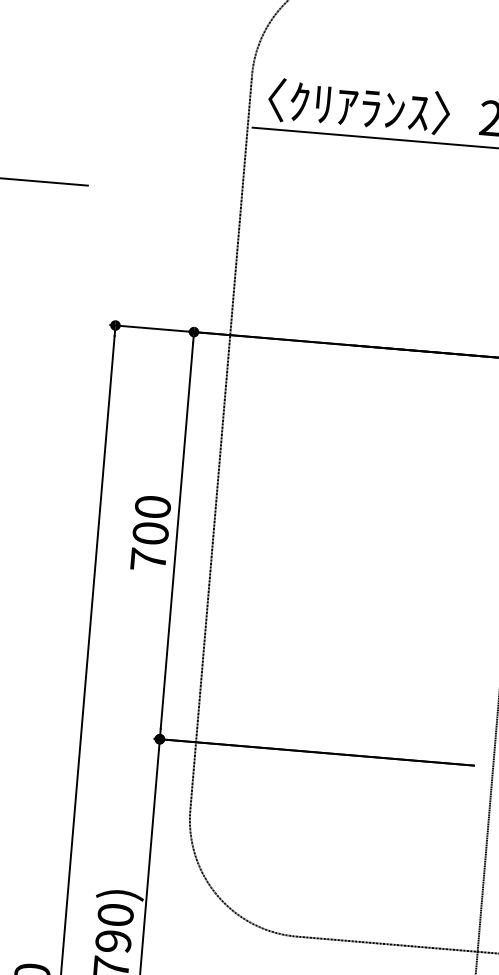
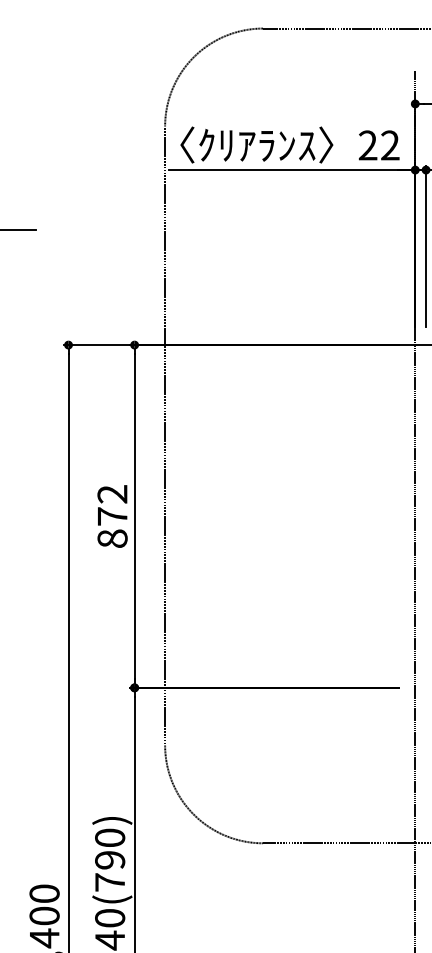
text: (150, 533) -> (112, 516), 700 -> 872

